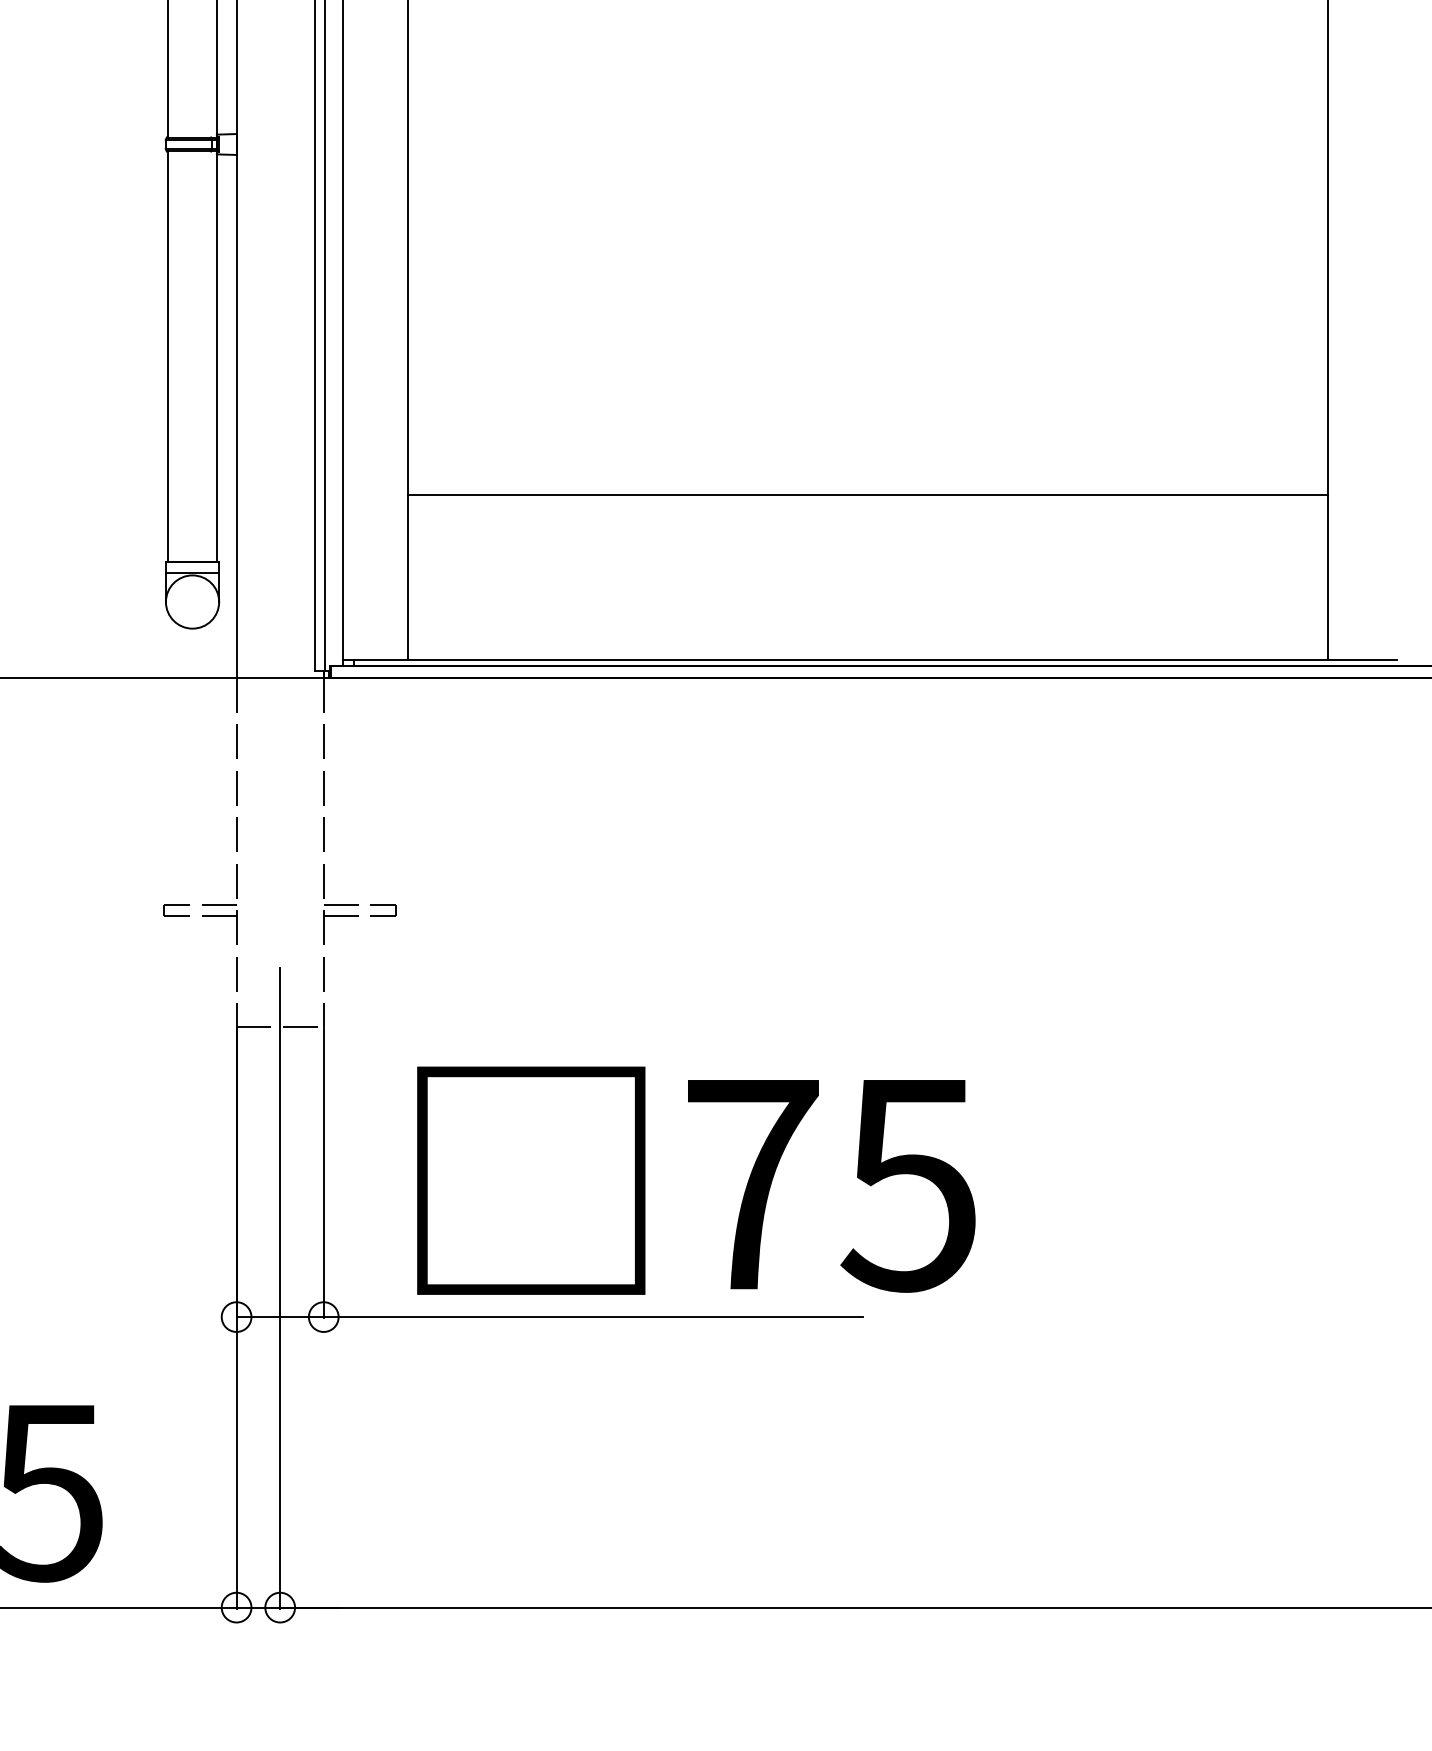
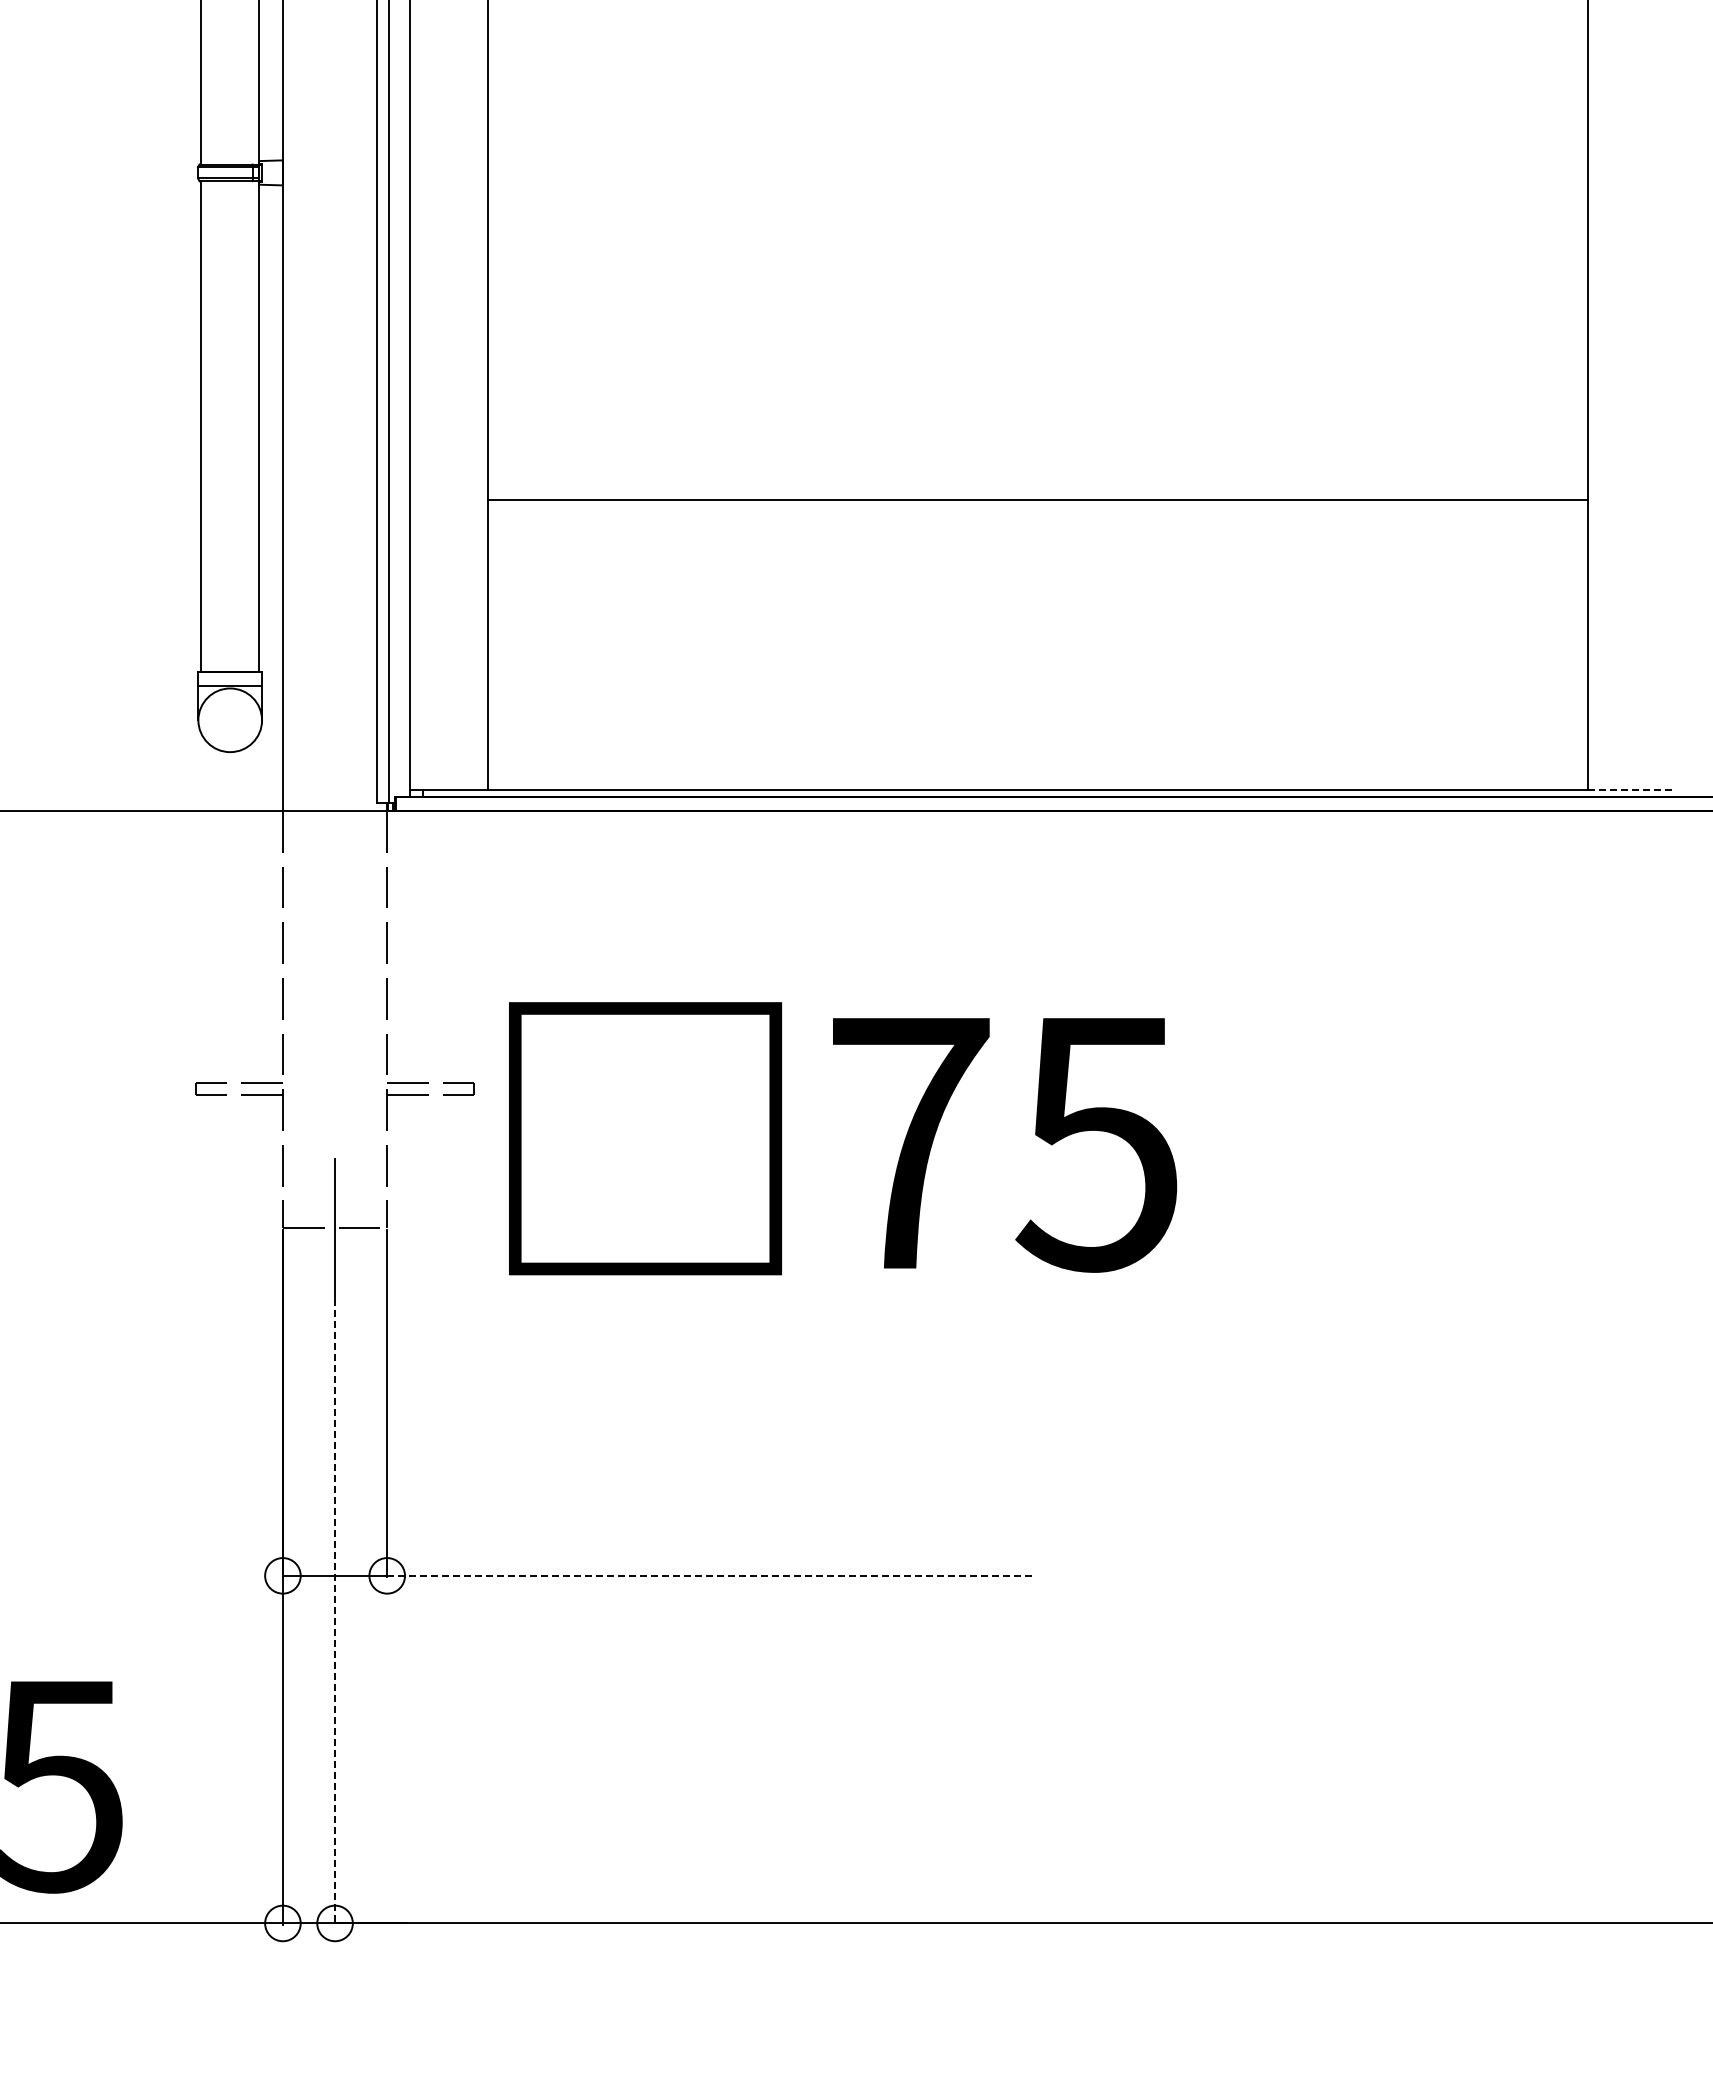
line: (868, 495) -> (1038, 499), moved
line: (1362, 660) -> (1629, 790), solid -> dashed
text: (696, 1180) -> (843, 1138), moved
line: (593, 1316) -> (710, 1575), solid -> dashed
line: (280, 1347) -> (335, 1612), solid -> dashed

